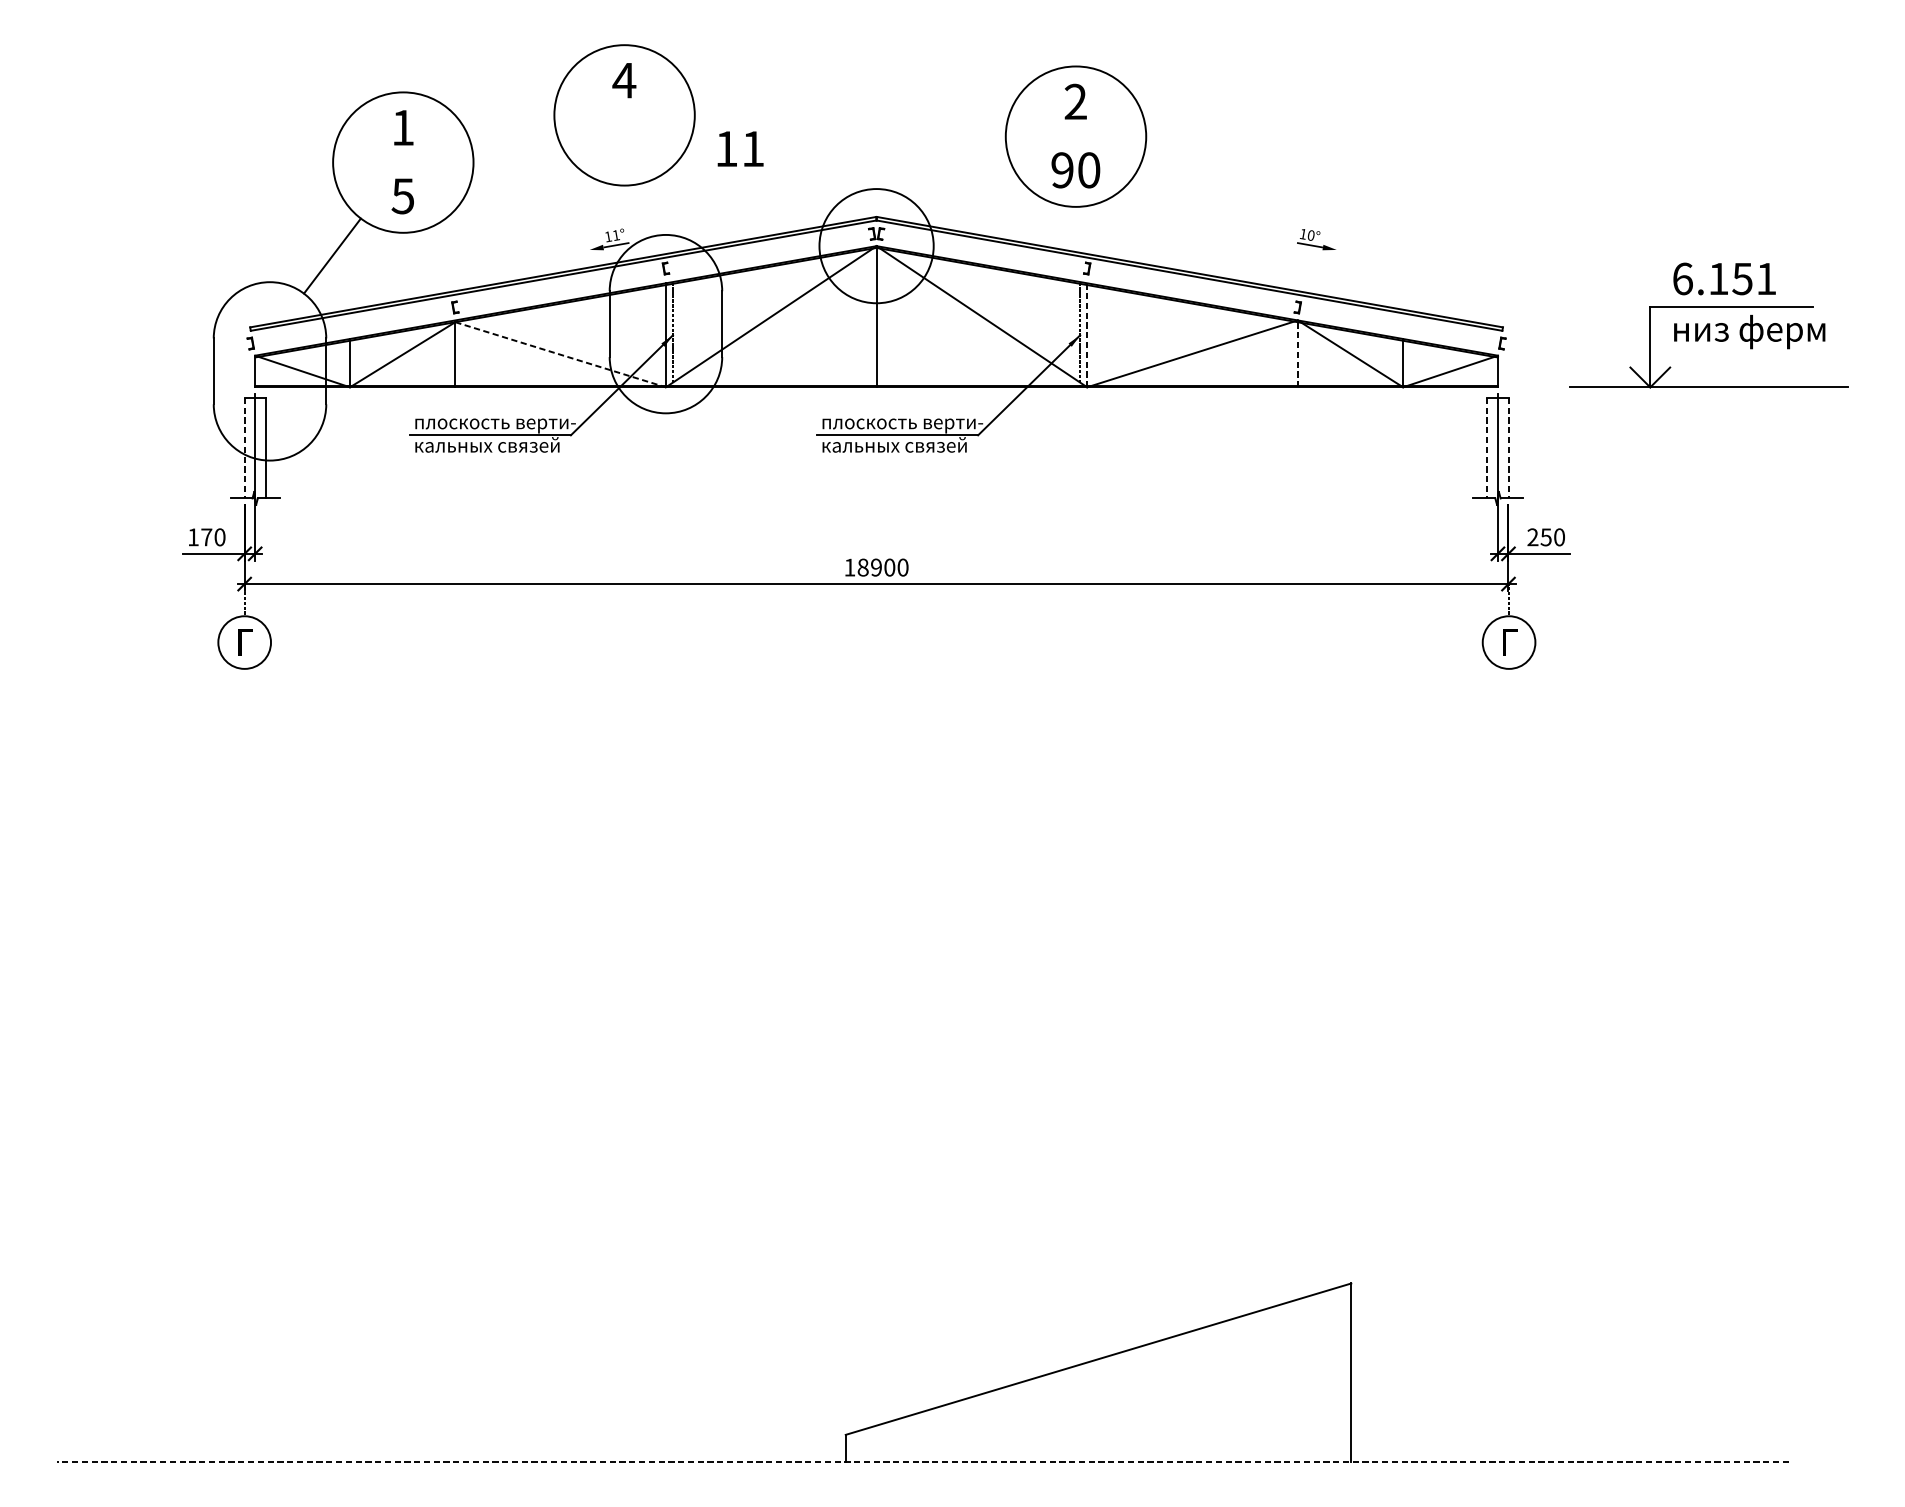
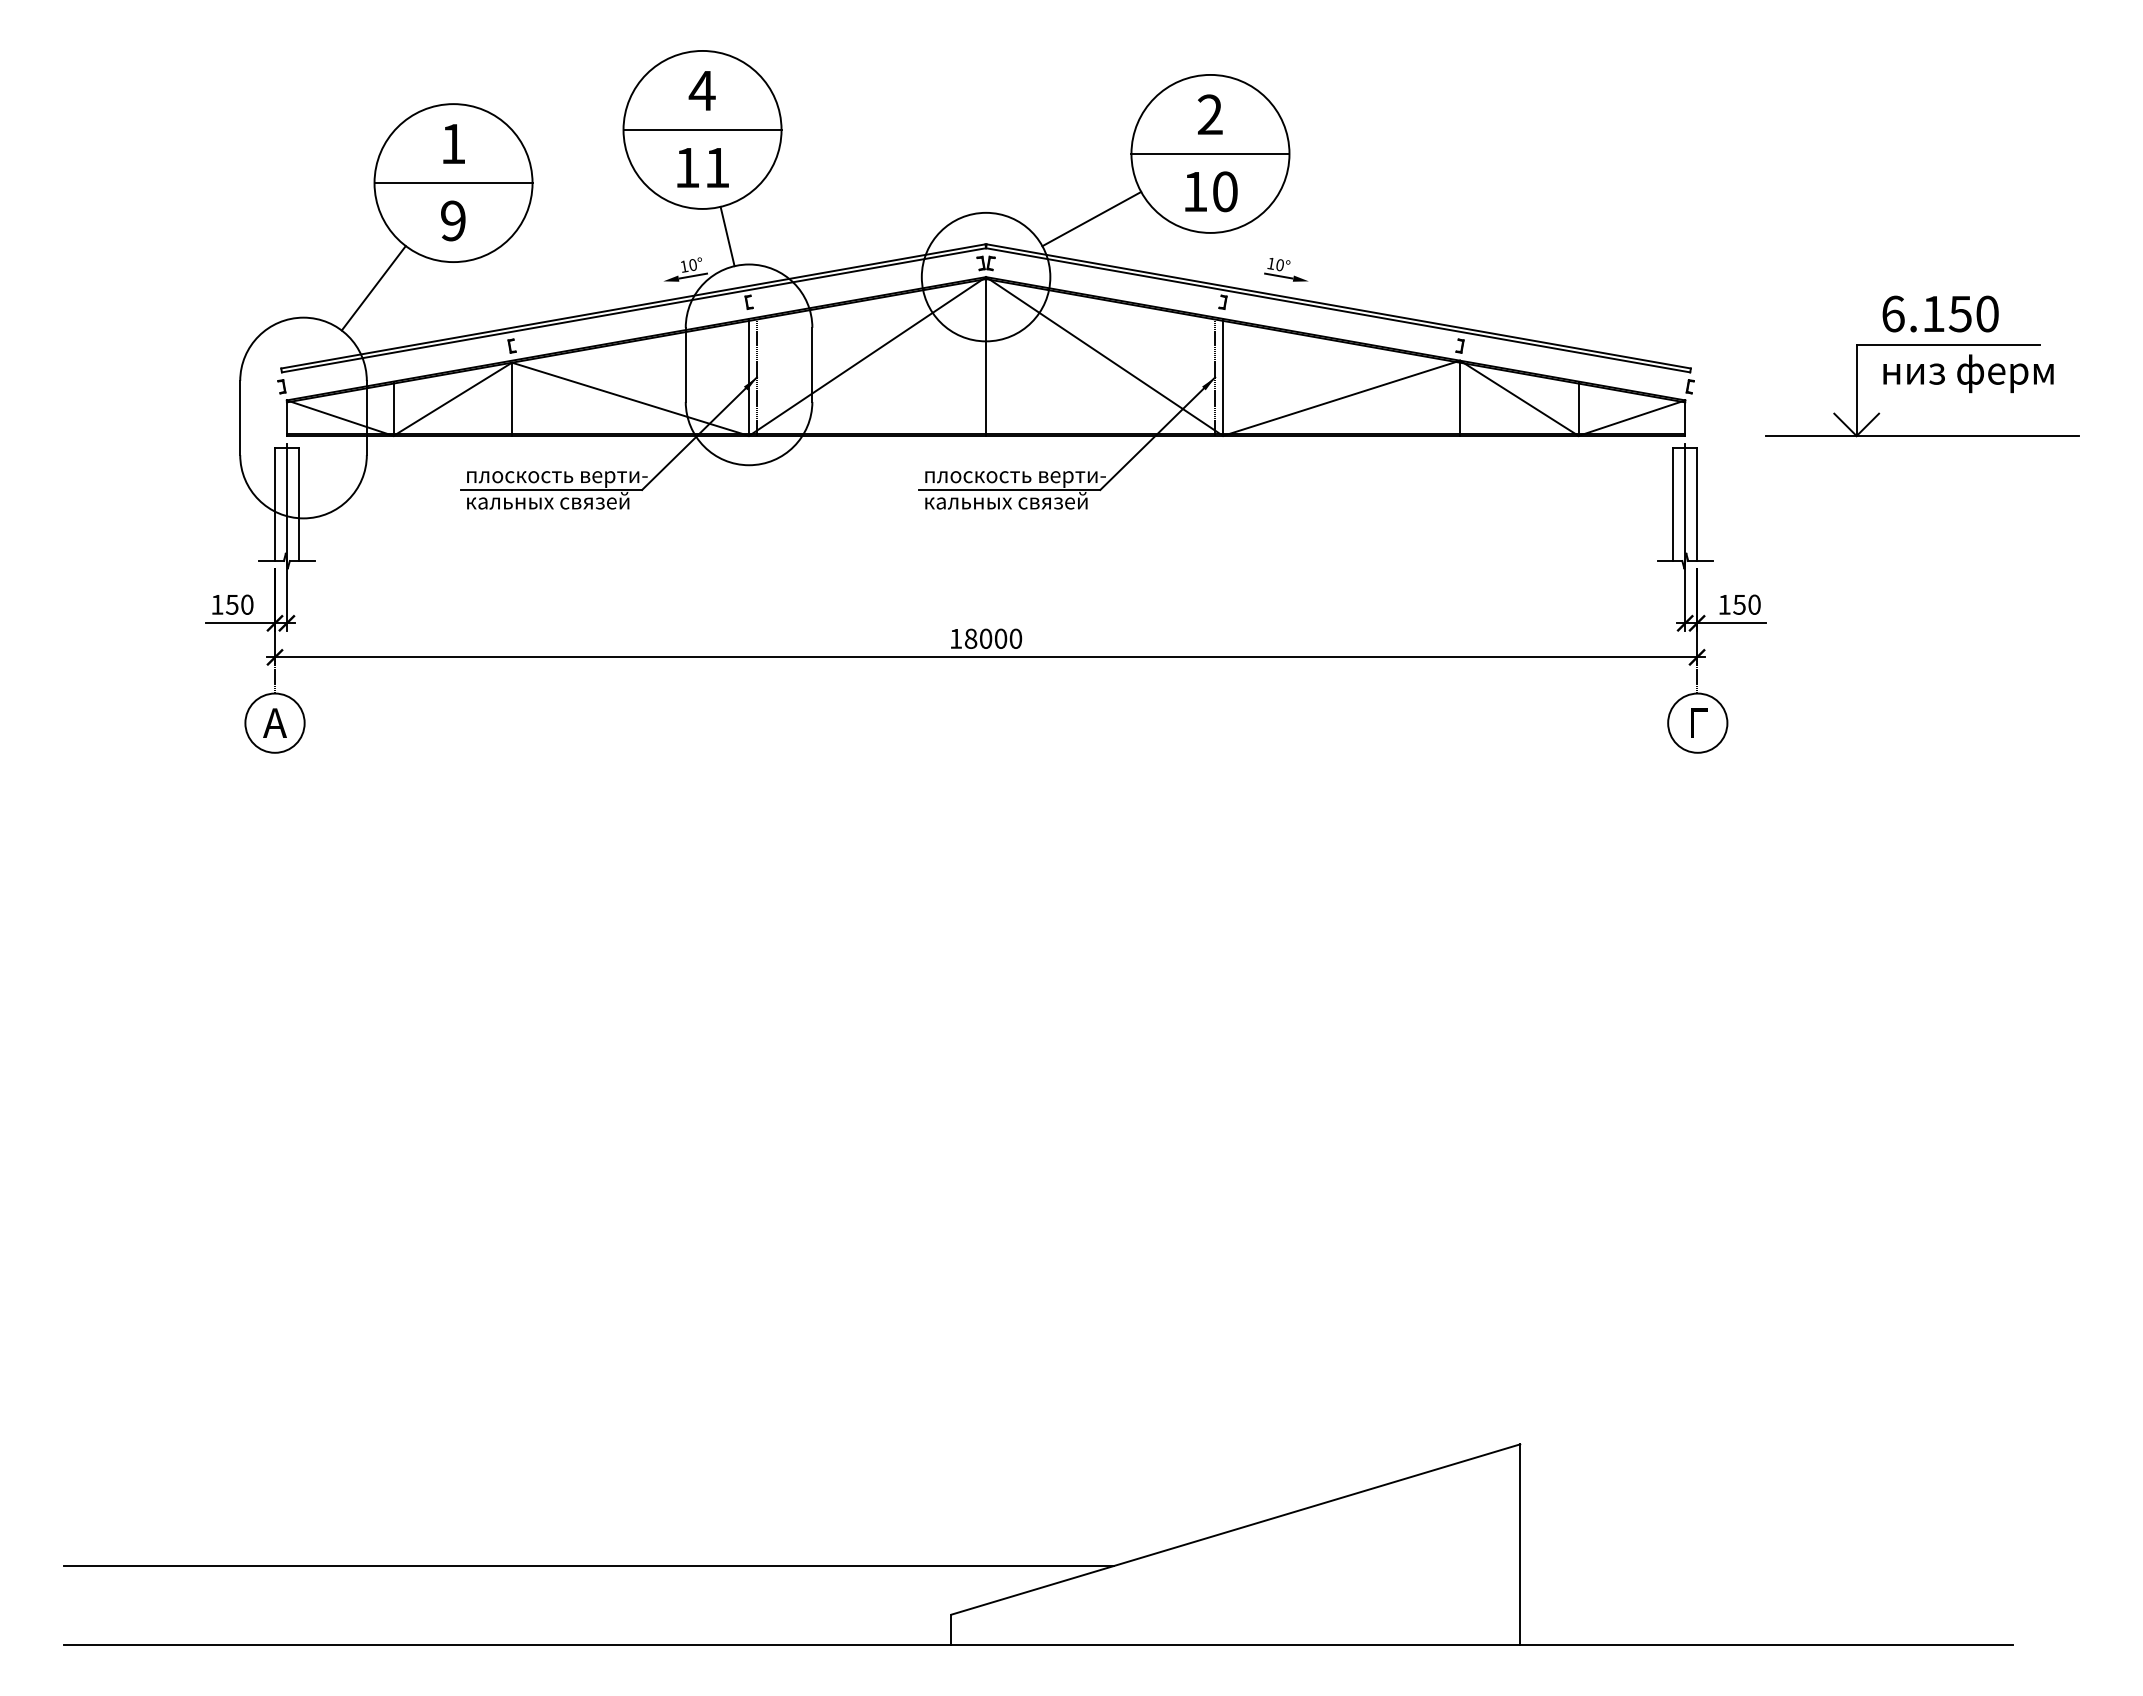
line: (624, 114) -> (702, 129), added
line: (1076, 136) -> (1210, 153), added
text: (740, 148) -> (702, 167), moved
line: (403, 162) -> (453, 183), added
text: (1062, 170) -> (1195, 191), 90 -> 10
line: (970, 194) -> (1091, 218), added
text: (402, 195) -> (452, 220), 5 -> 9
line: (646, 210) -> (727, 236), added
text: (616, 235) -> (693, 265), 11° -> 10°
text: (1316, 239) -> (1286, 269), moved
text: (1766, 278) -> (1987, 313), 6.151 -> 6.150
line: (1087, 335) -> (1223, 377), dashed -> solid
line: (561, 354) -> (631, 399), dashed -> solid
line: (1298, 354) -> (1460, 398), dashed -> solid
line: (245, 448) -> (275, 504), dashed -> solid
line: (1487, 448) -> (1673, 504), dashed -> solid
line: (1508, 448) -> (1697, 504), dashed -> solid
text: (205, 537) -> (231, 604), 170 -> 150
text: (1532, 537) -> (1724, 604), 250 -> 150
text: (876, 567) -> (985, 638), 18900 -> 18000
text: (244, 641) -> (274, 722), Г -> А
line: (523, 1392) -> (588, 1566), added
line: (923, 1462) -> (1038, 1645), dashed -> solid

